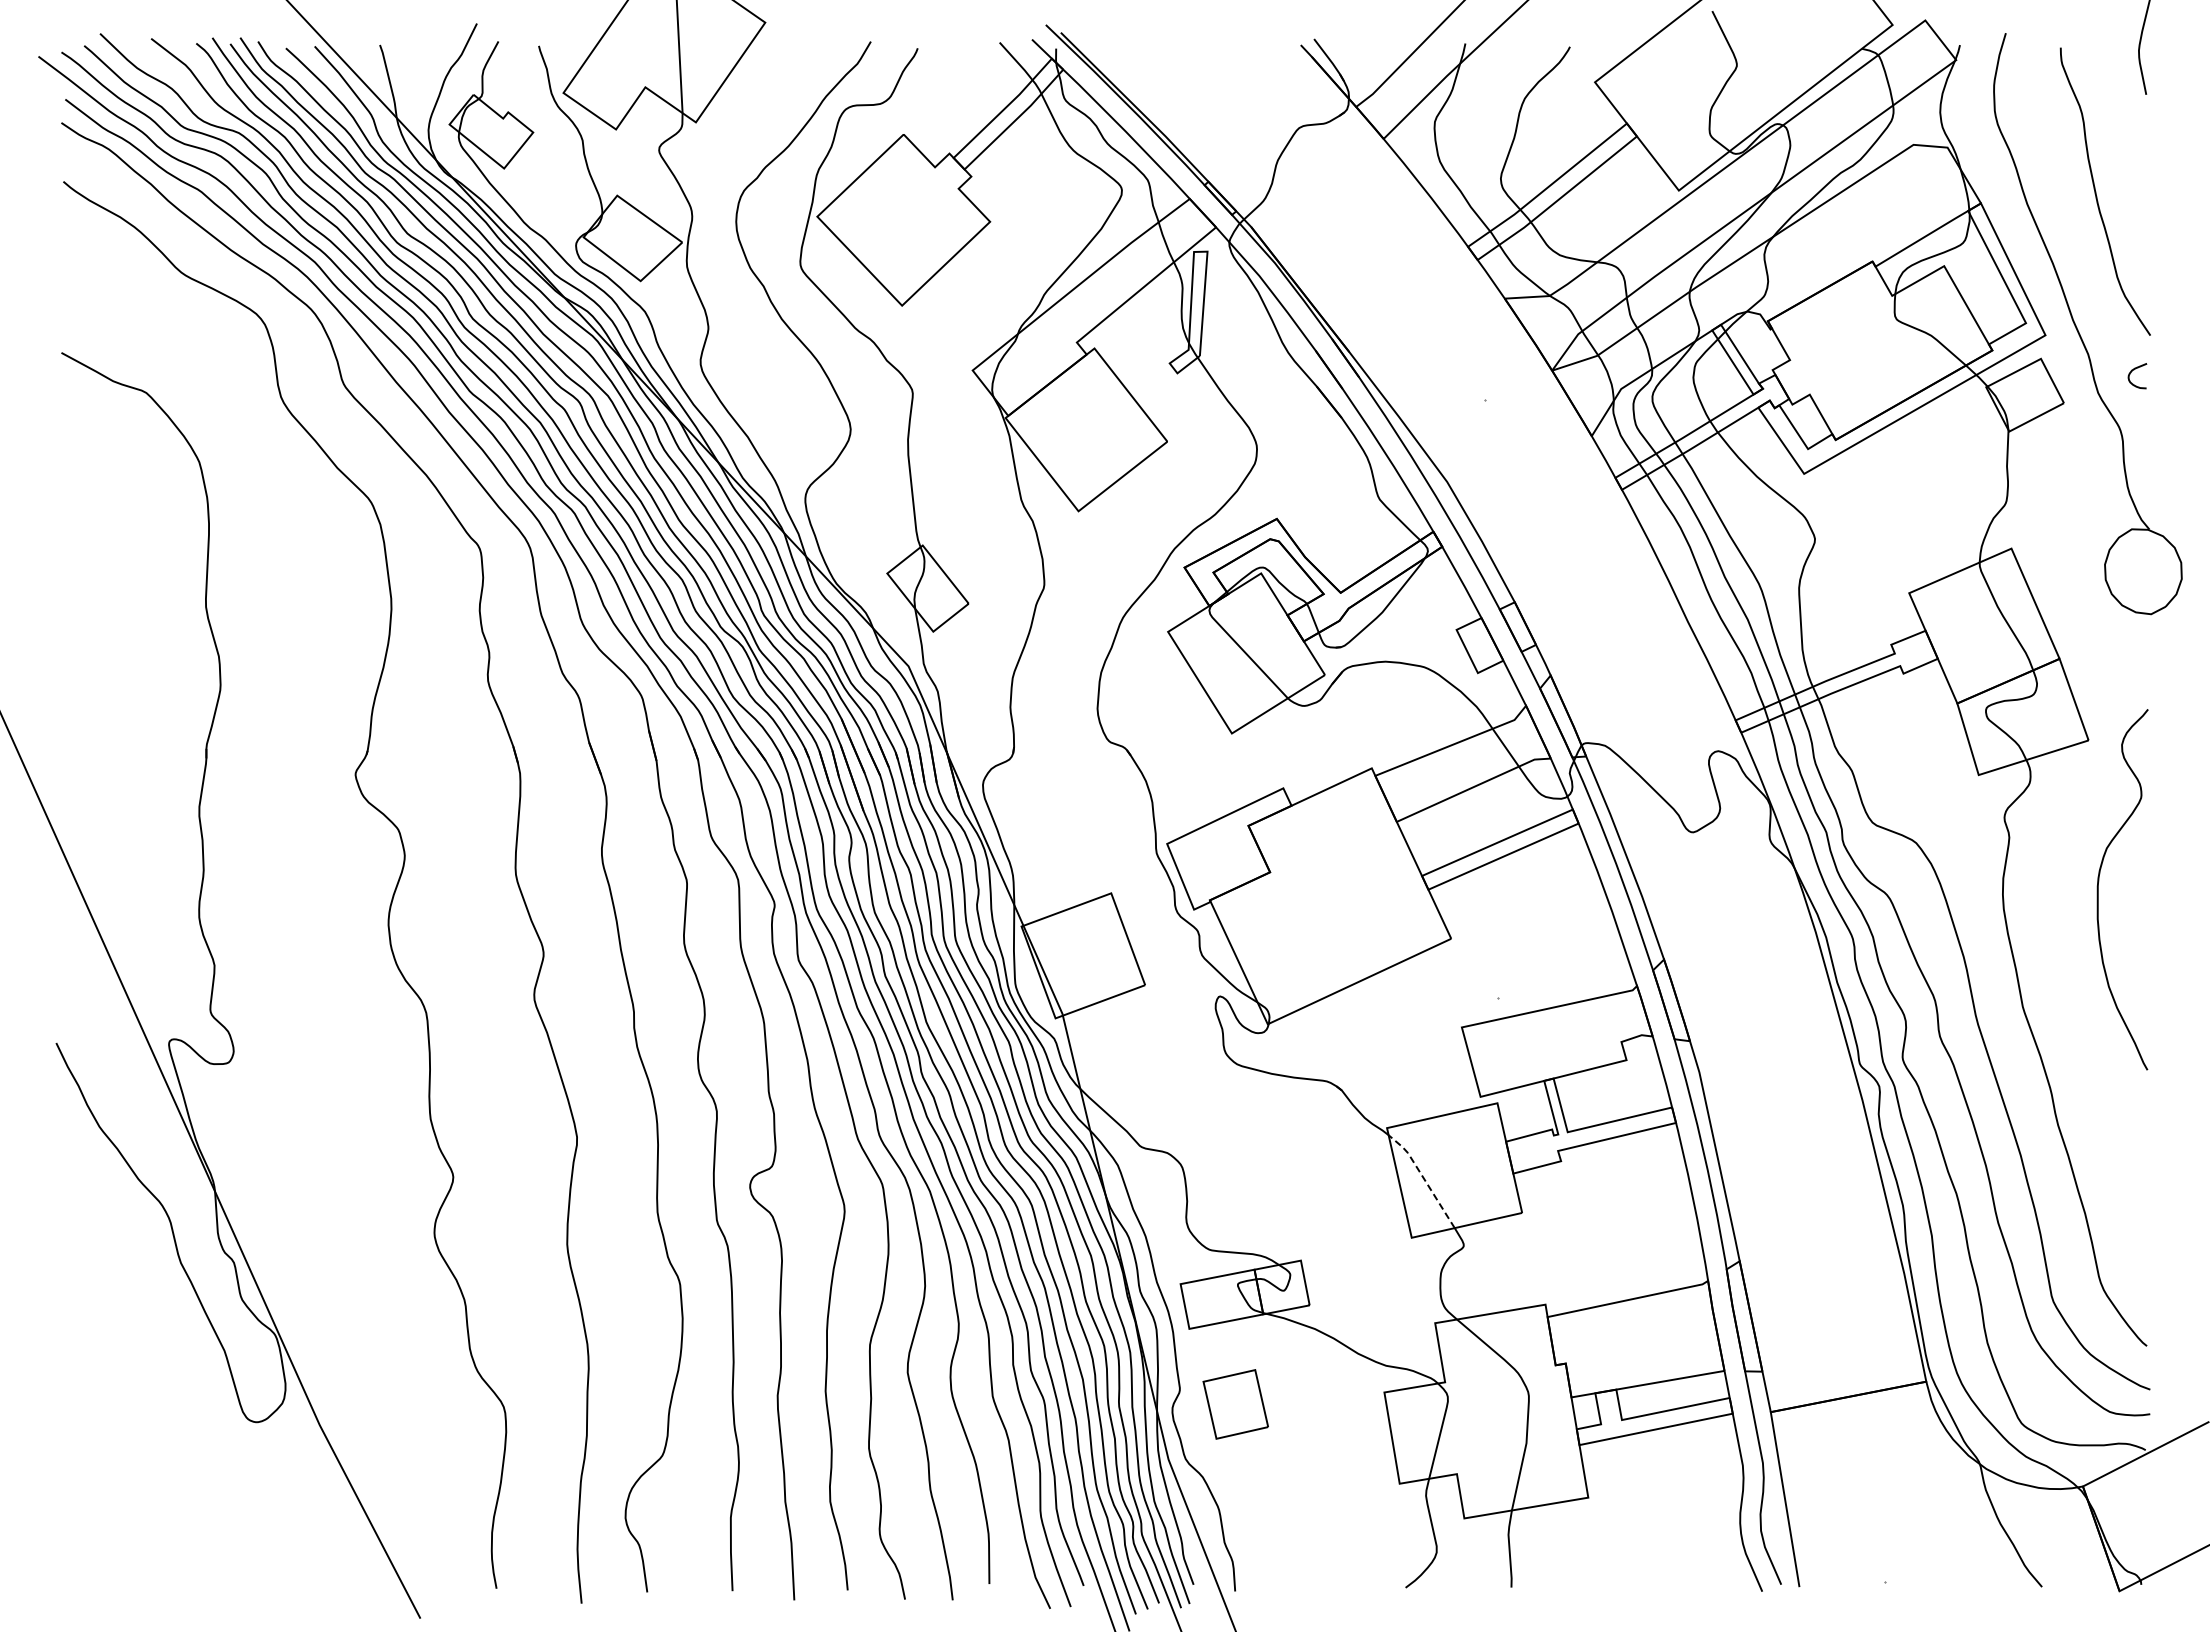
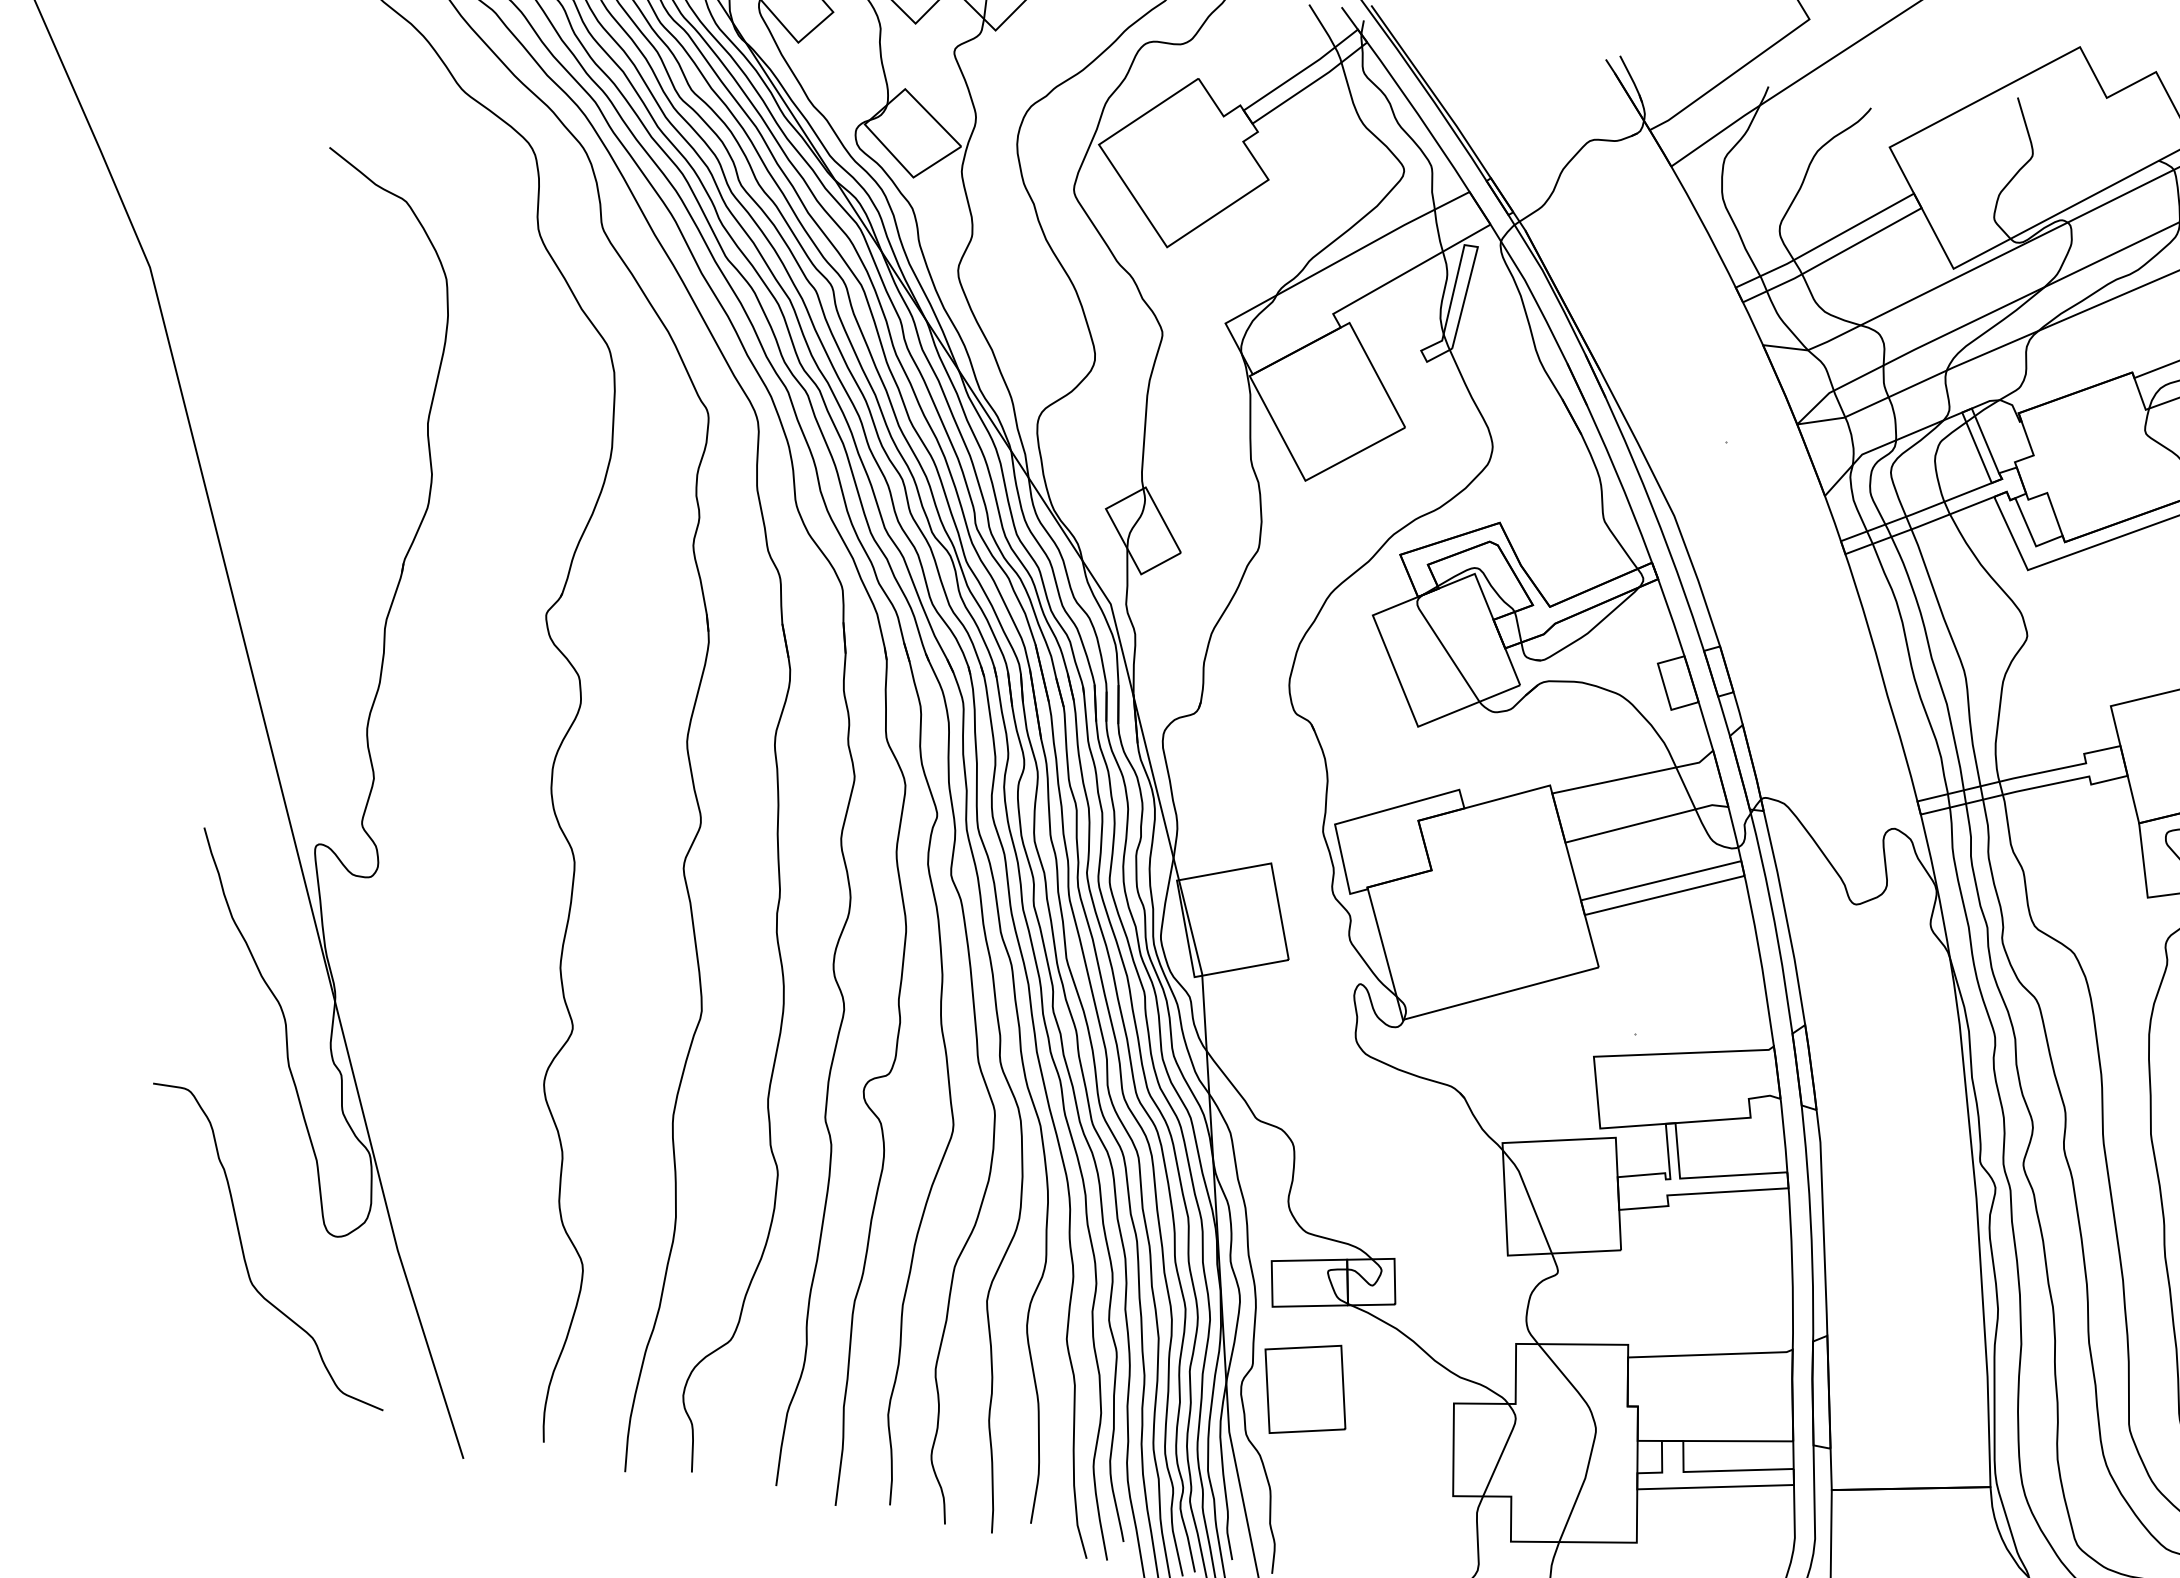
line: (1423, 1177) -> (1529, 1198), dashed -> solid
part: (1235, 1404) -> (1304, 1389), size x1.43
curve: (169, 1454) -> (244, 1253), added

